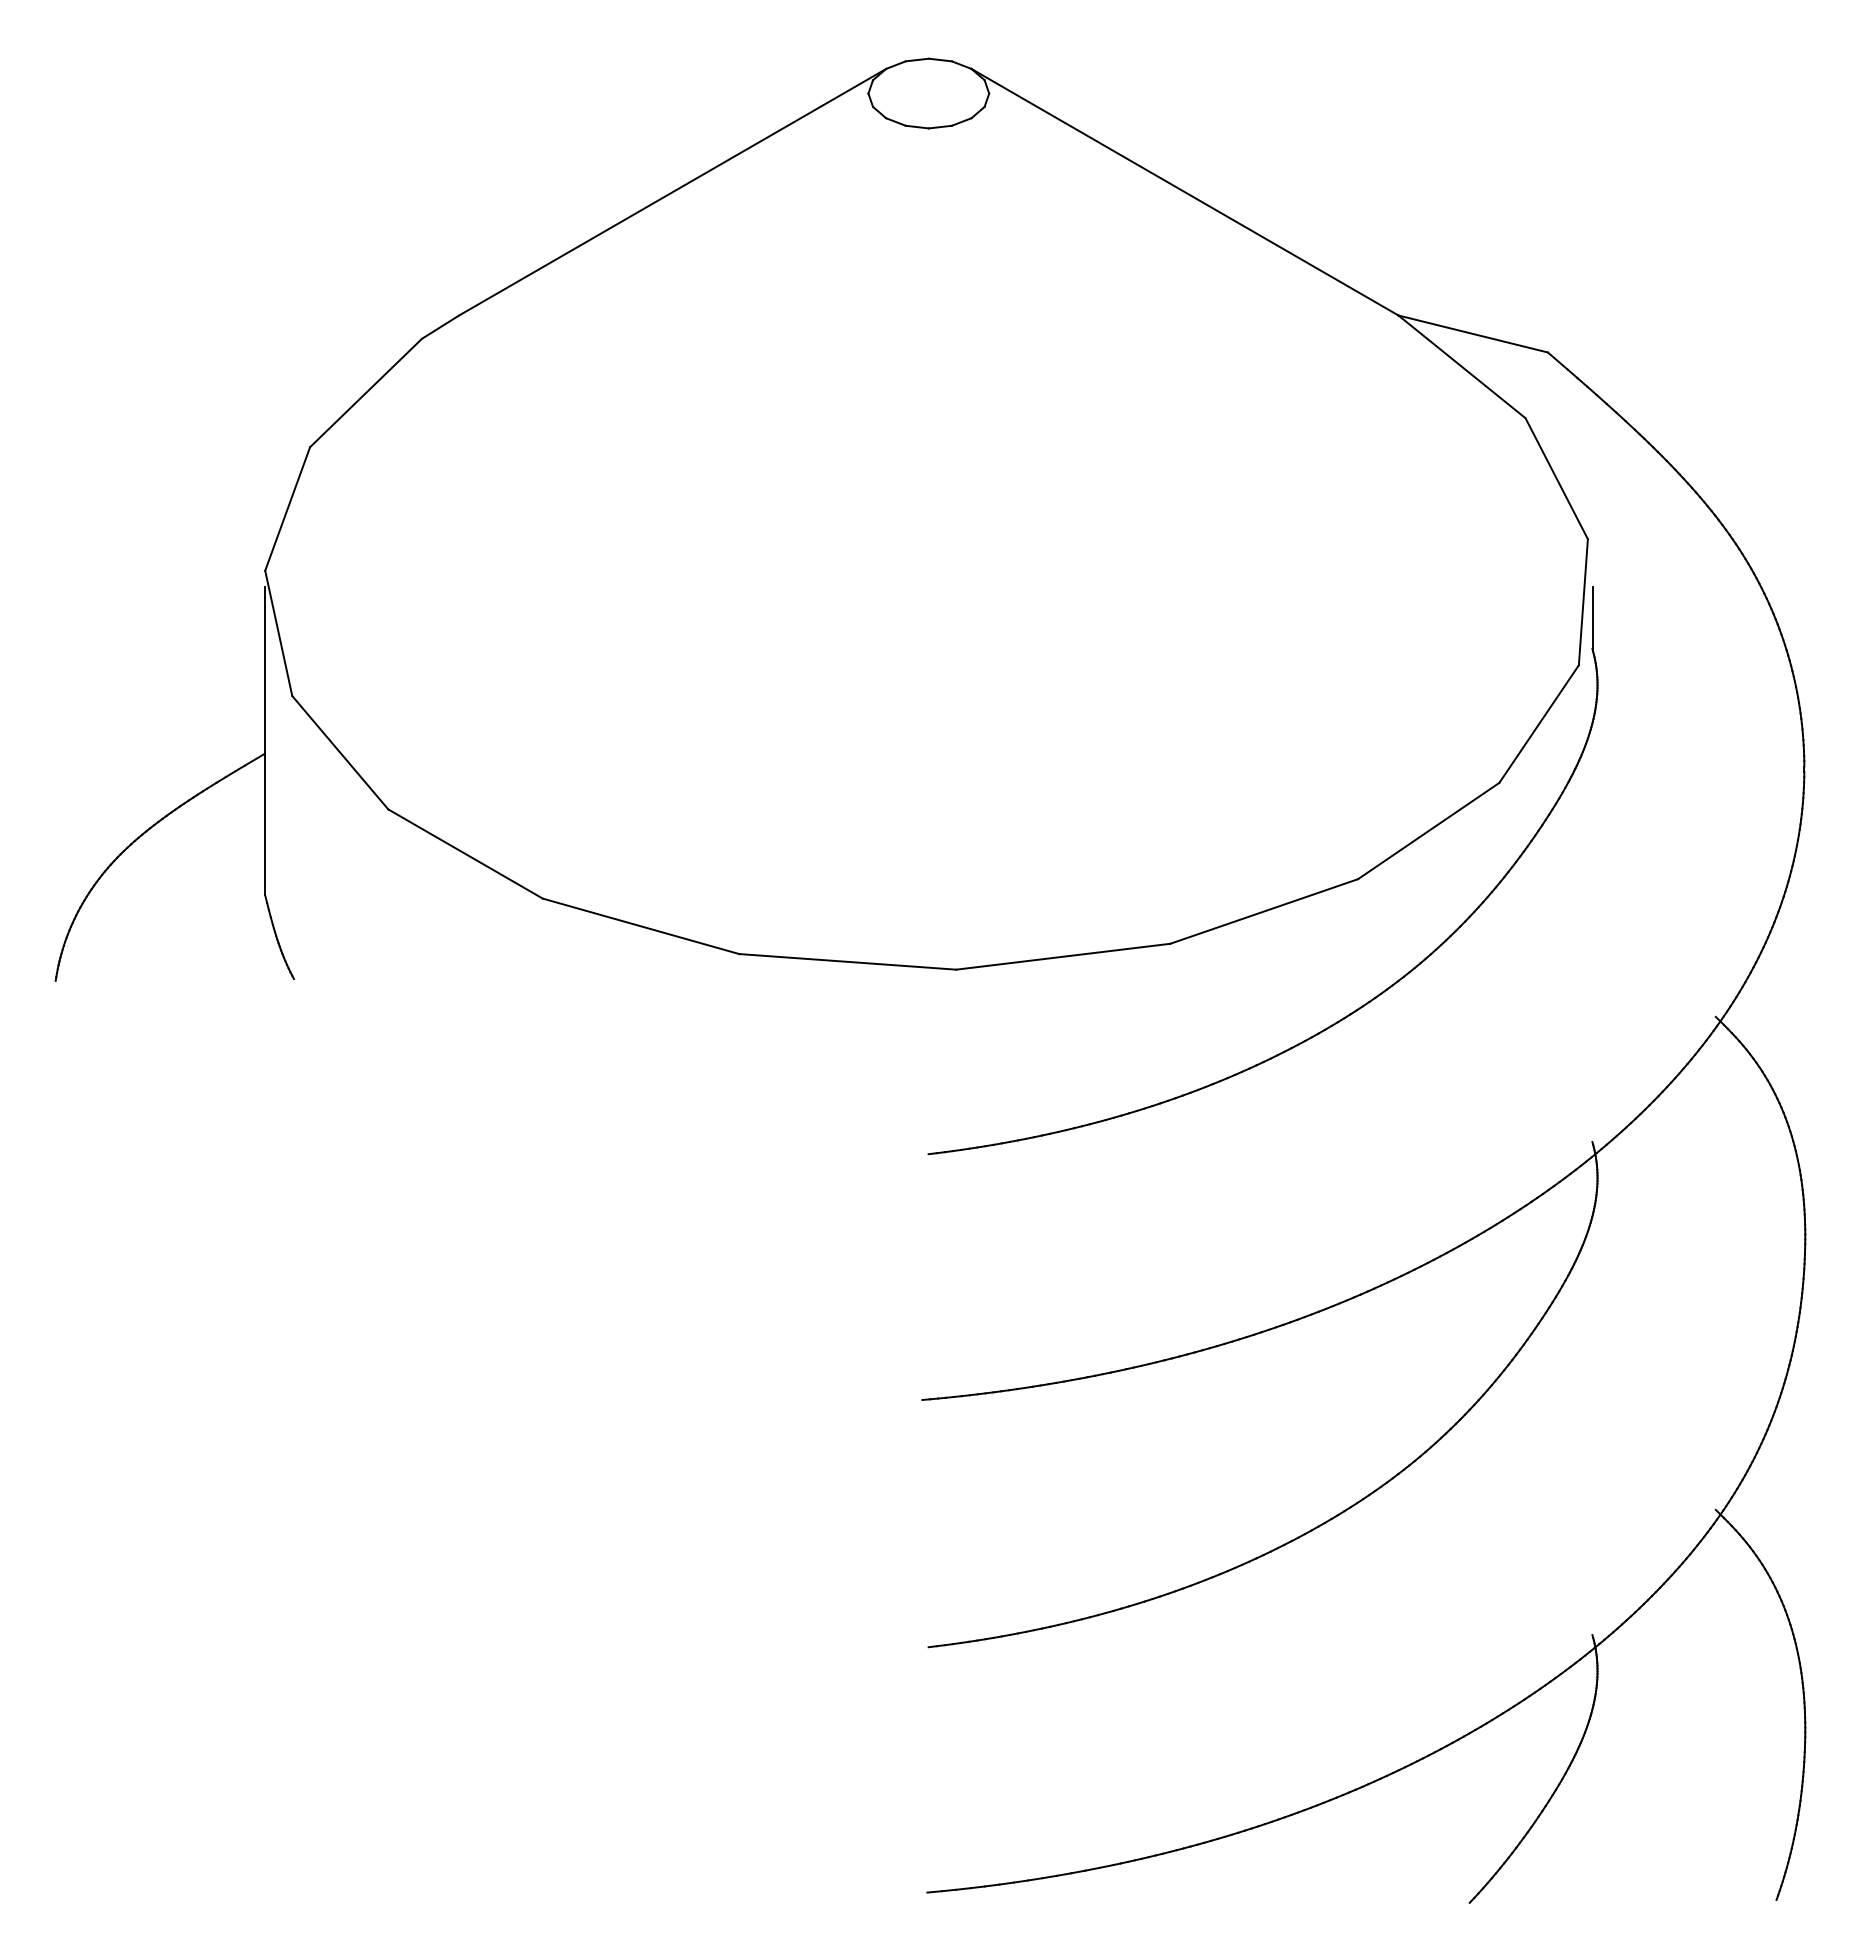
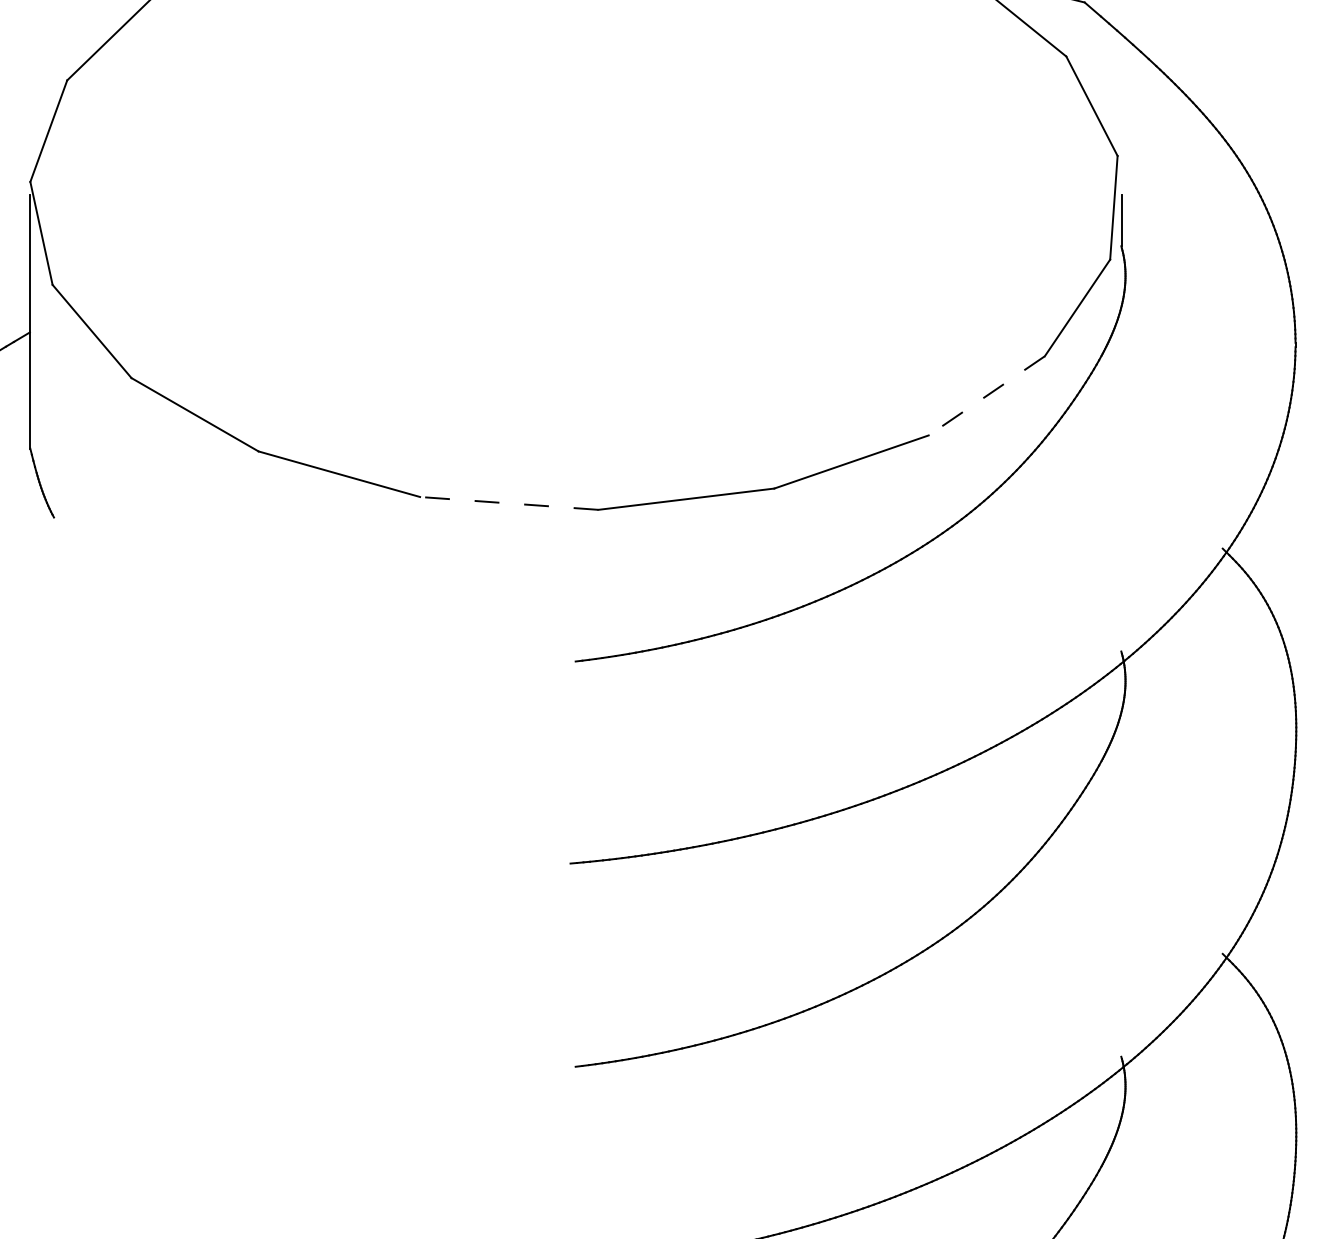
line: (1428, 831) -> (986, 396), solid -> dashed
line: (847, 961) -> (509, 503), solid -> dashed

